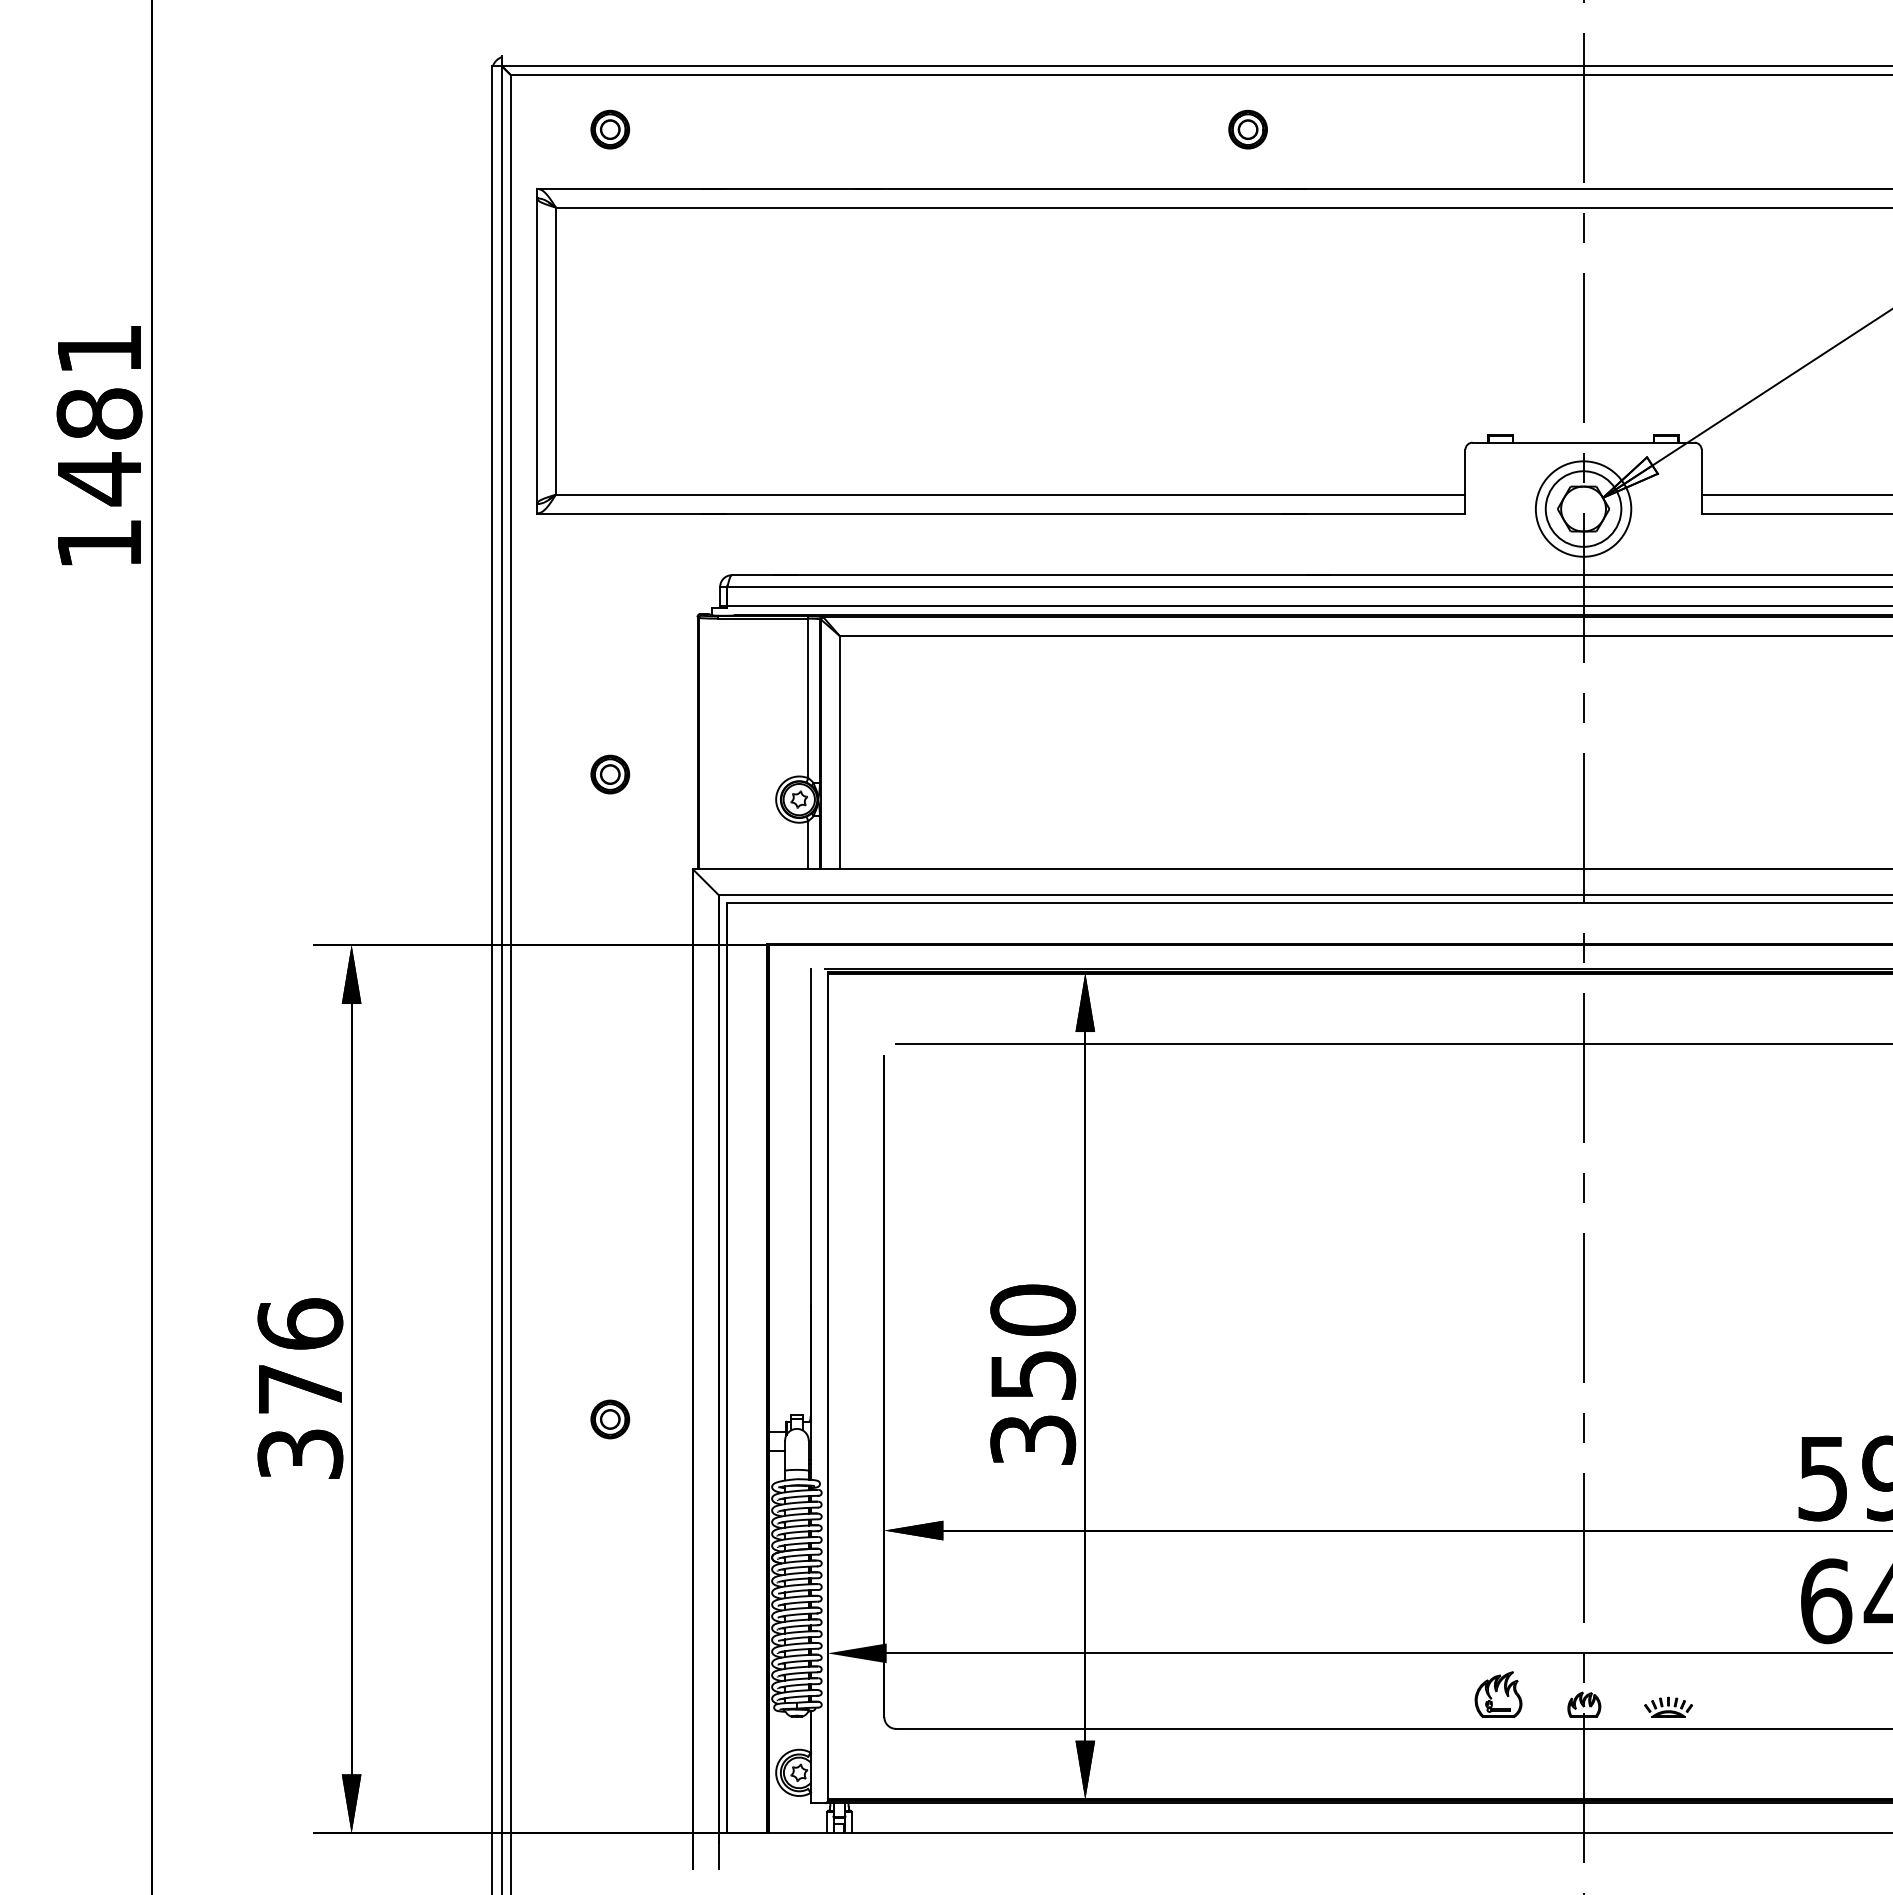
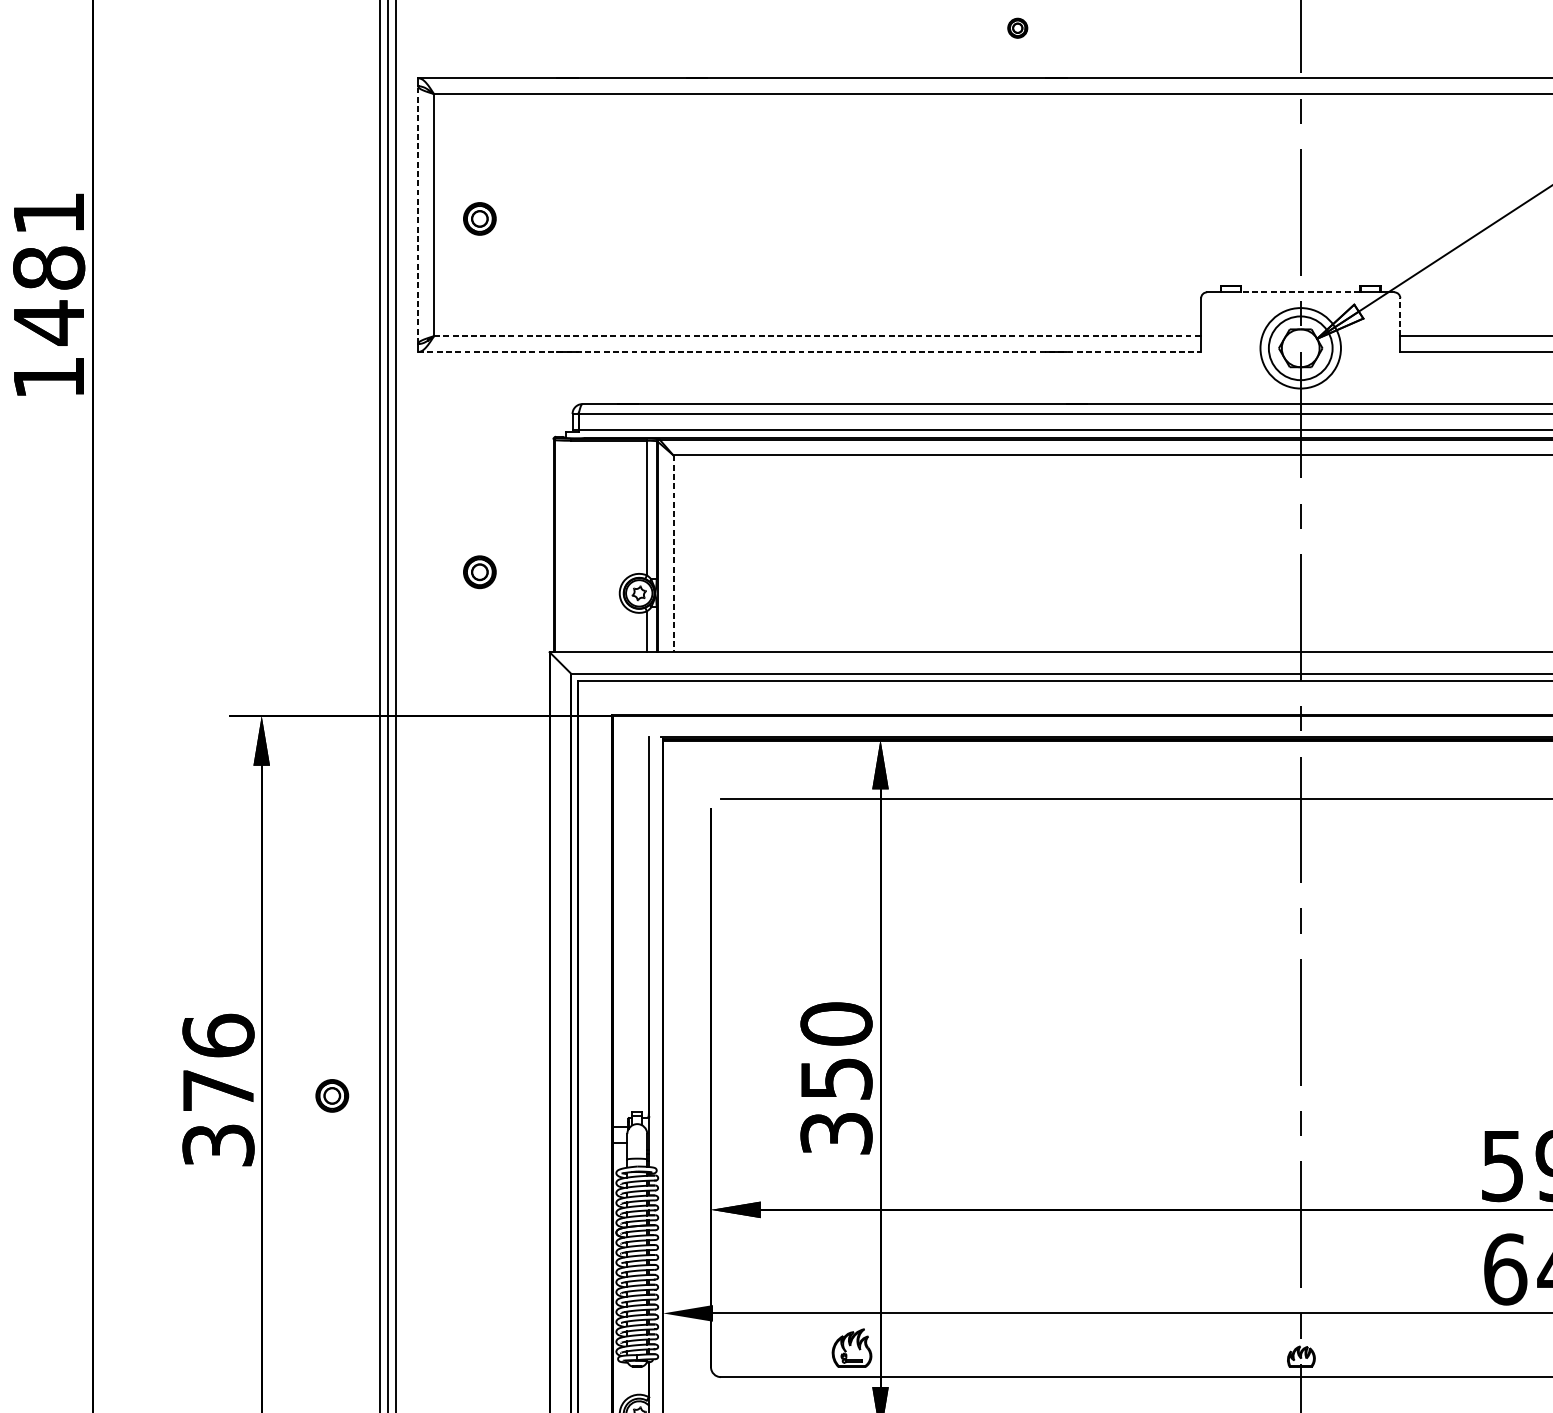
part: (610, 129) -> (480, 218), moved
part: (1247, 129) -> (1017, 28), size x0.6
line: (537, 351) -> (418, 215), solid -> dashed
line: (1583, 442) -> (1300, 292), solid -> dashed
line: (1701, 471) -> (1400, 316), solid -> dashed
line: (1010, 494) -> (817, 336), solid -> dashed
line: (1001, 513) -> (809, 352), solid -> dashed
line: (839, 752) -> (673, 553), solid -> dashed
part: (610, 1419) -> (332, 1095), moved
part: (1498, 1694) -> (851, 1348), moved
part: (1668, 1706) -> (1372, 1358), removed

